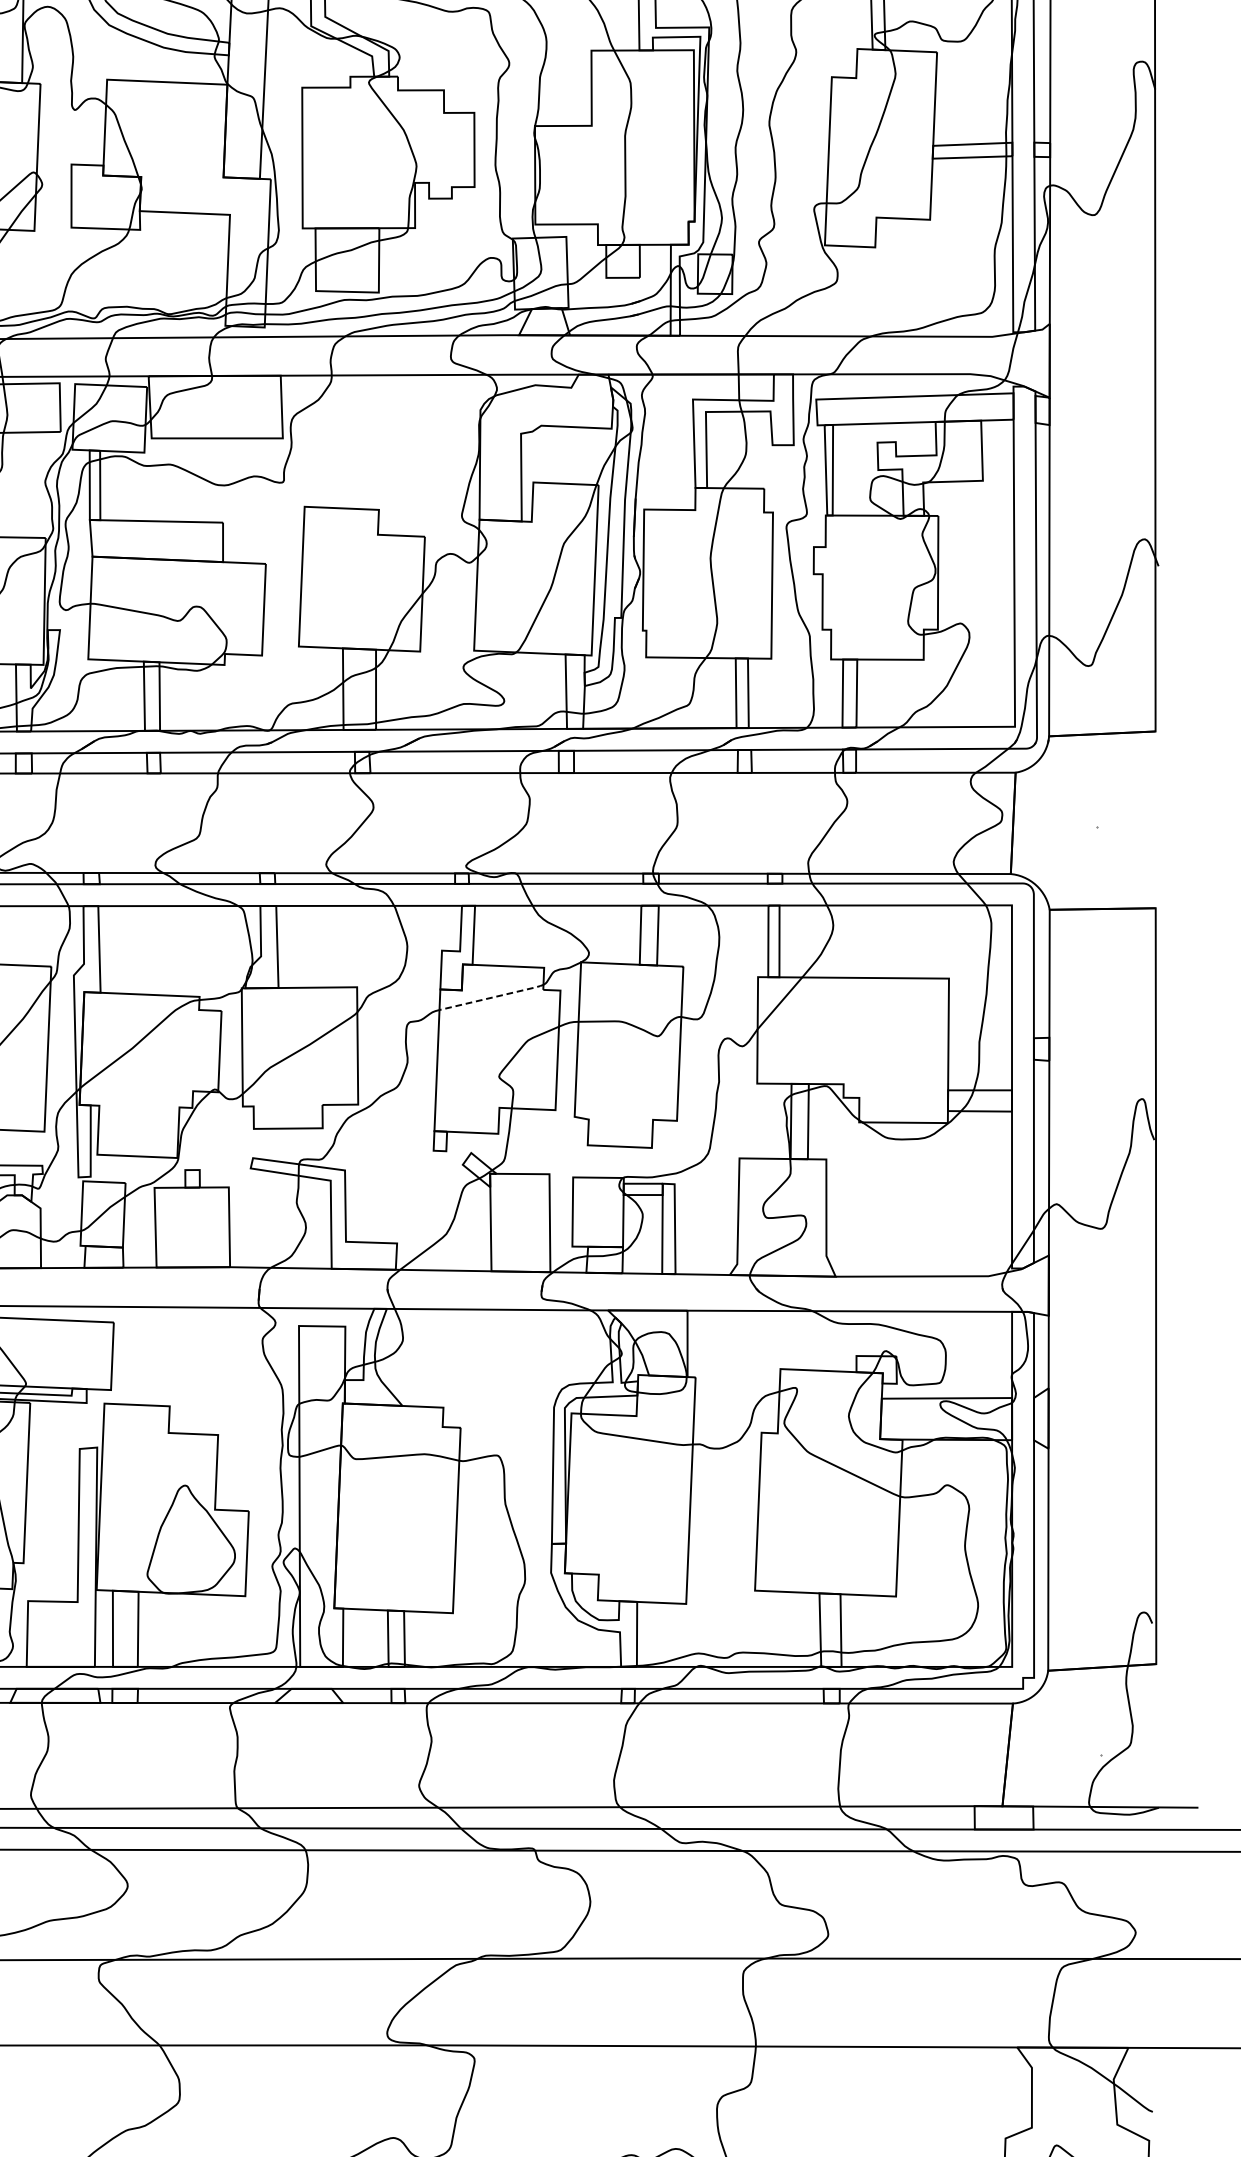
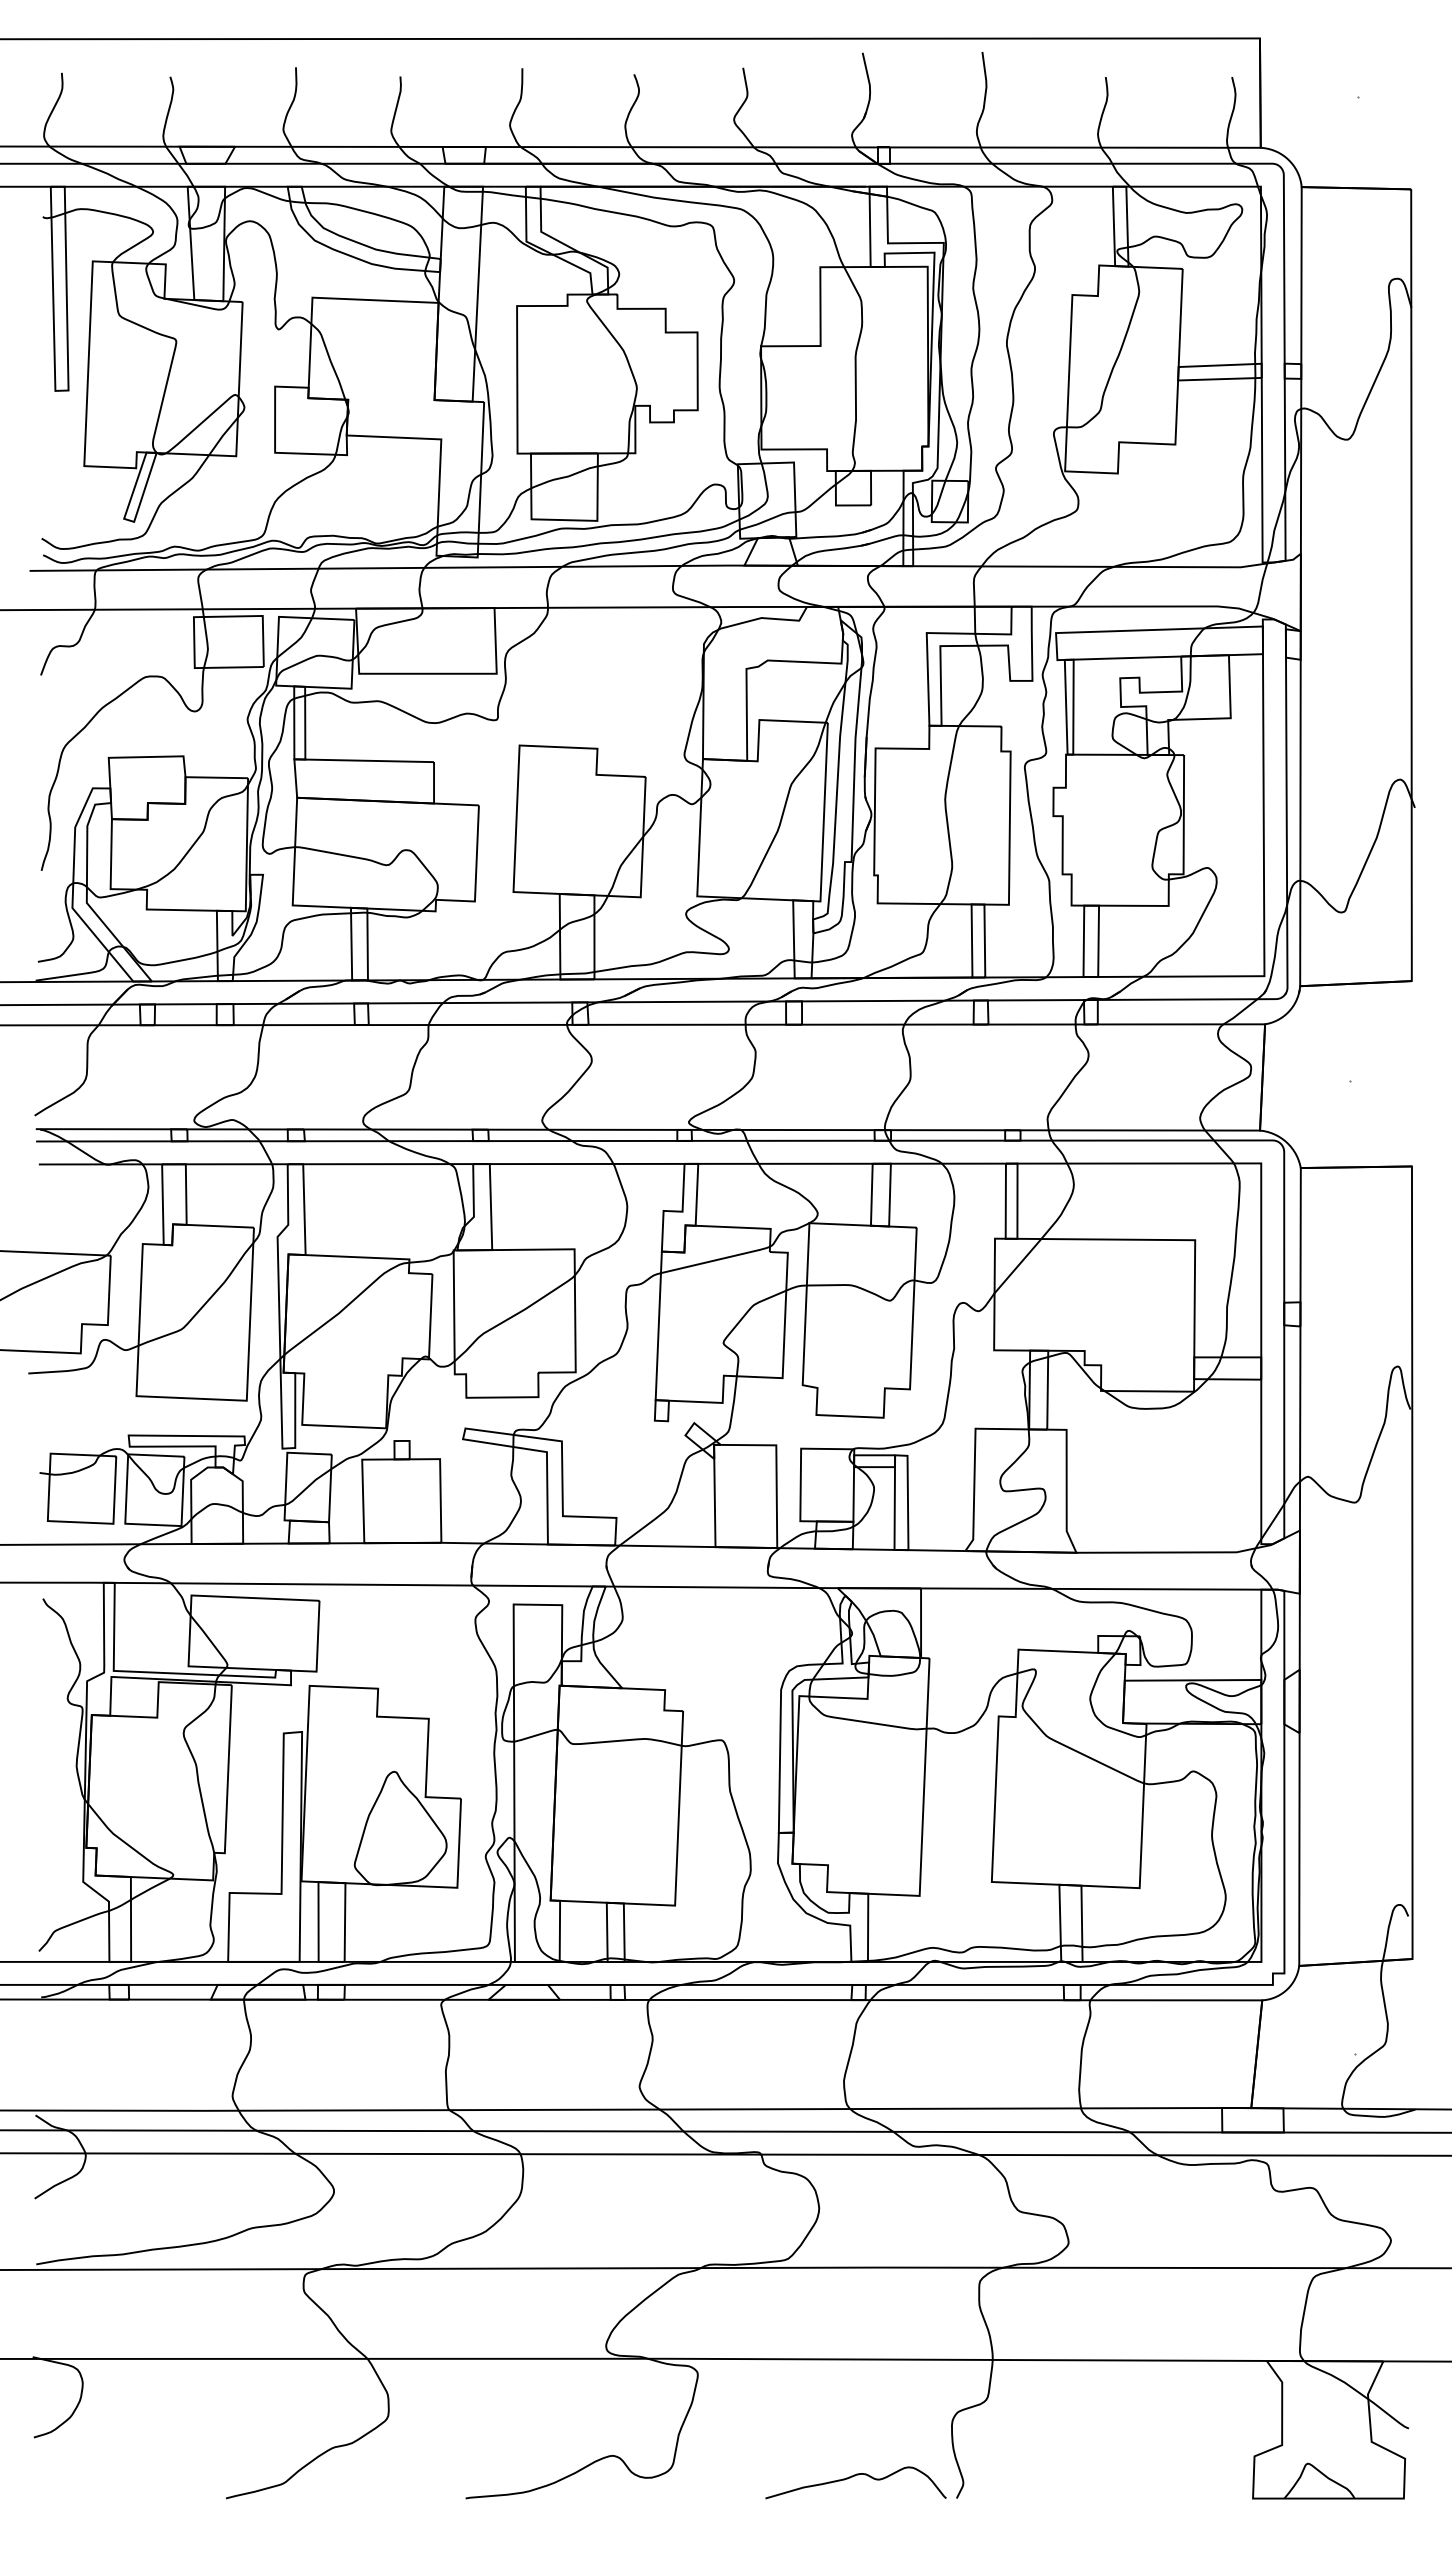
line: (492, 997) -> (716, 1260), dashed -> solid

